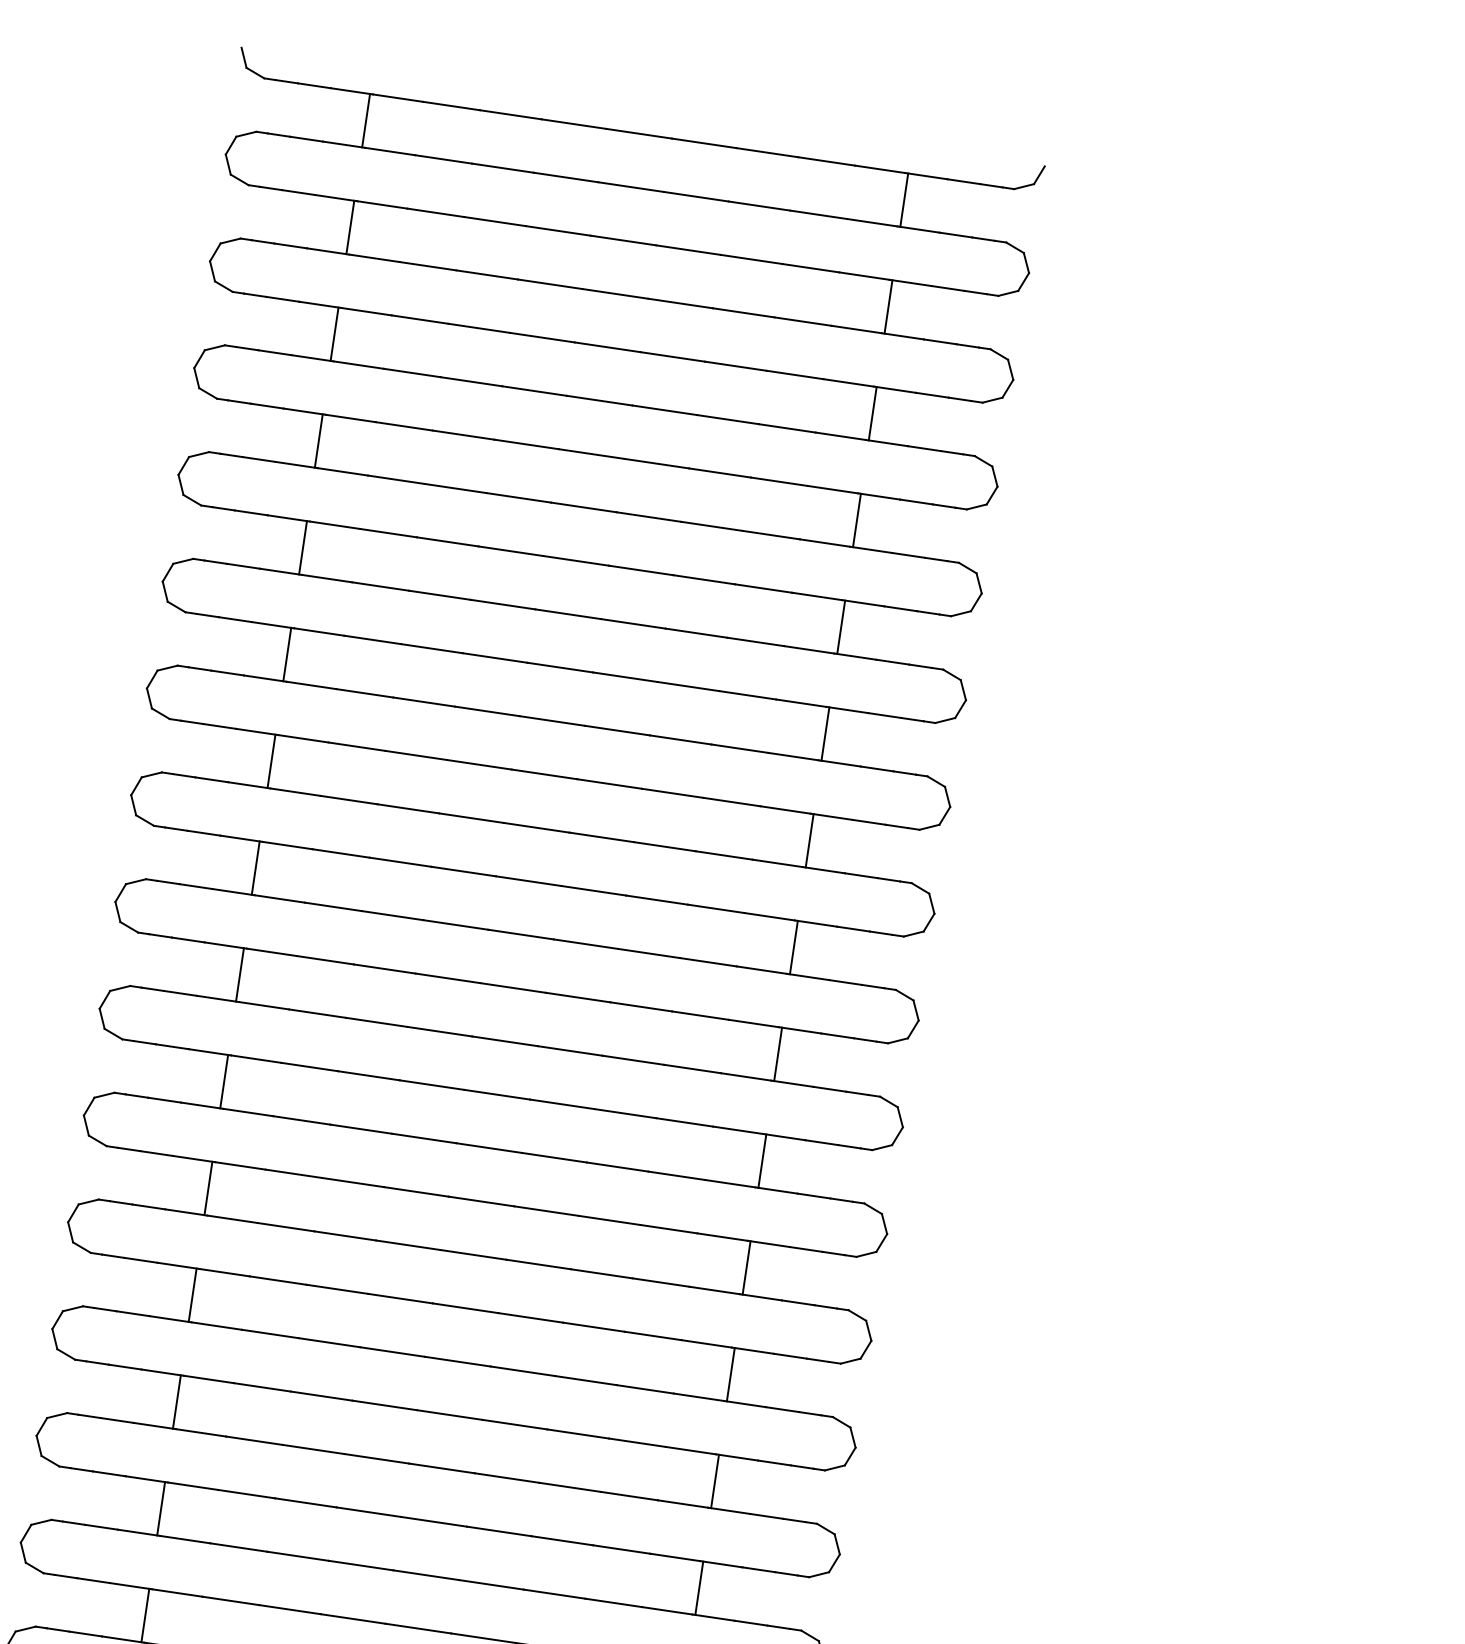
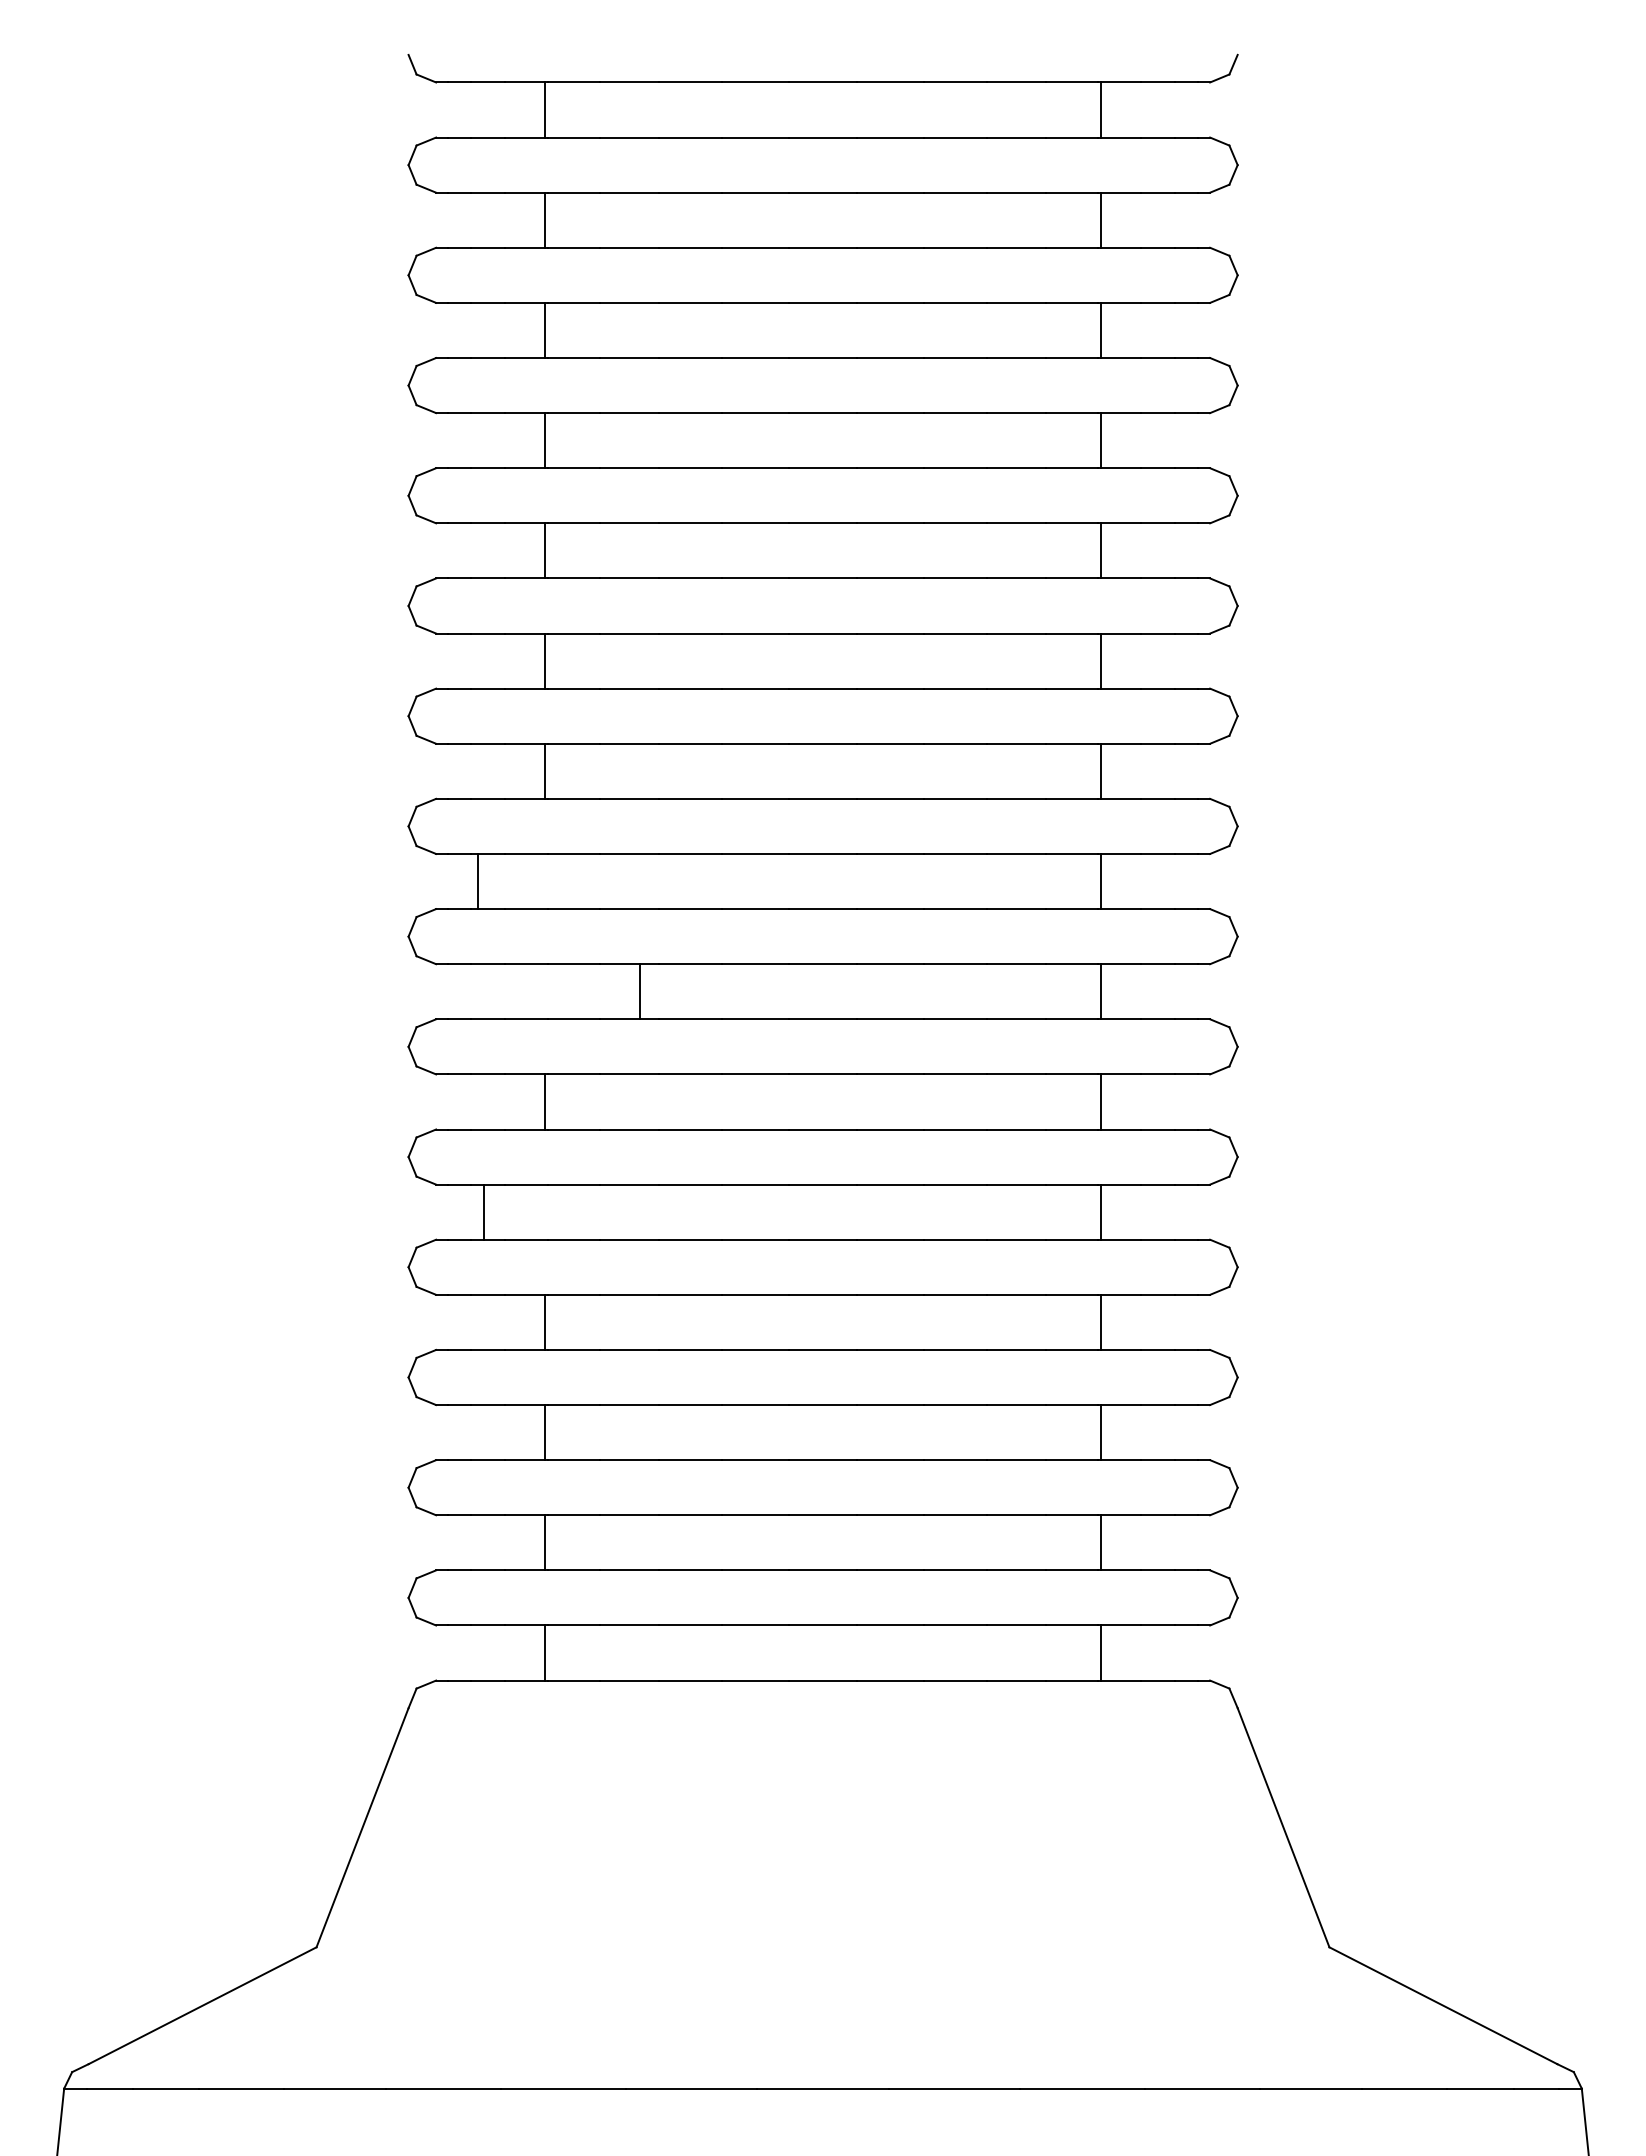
line: (255, 868) -> (478, 881), moved
line: (240, 974) -> (640, 991), moved
line: (208, 1187) -> (484, 1211), moved

